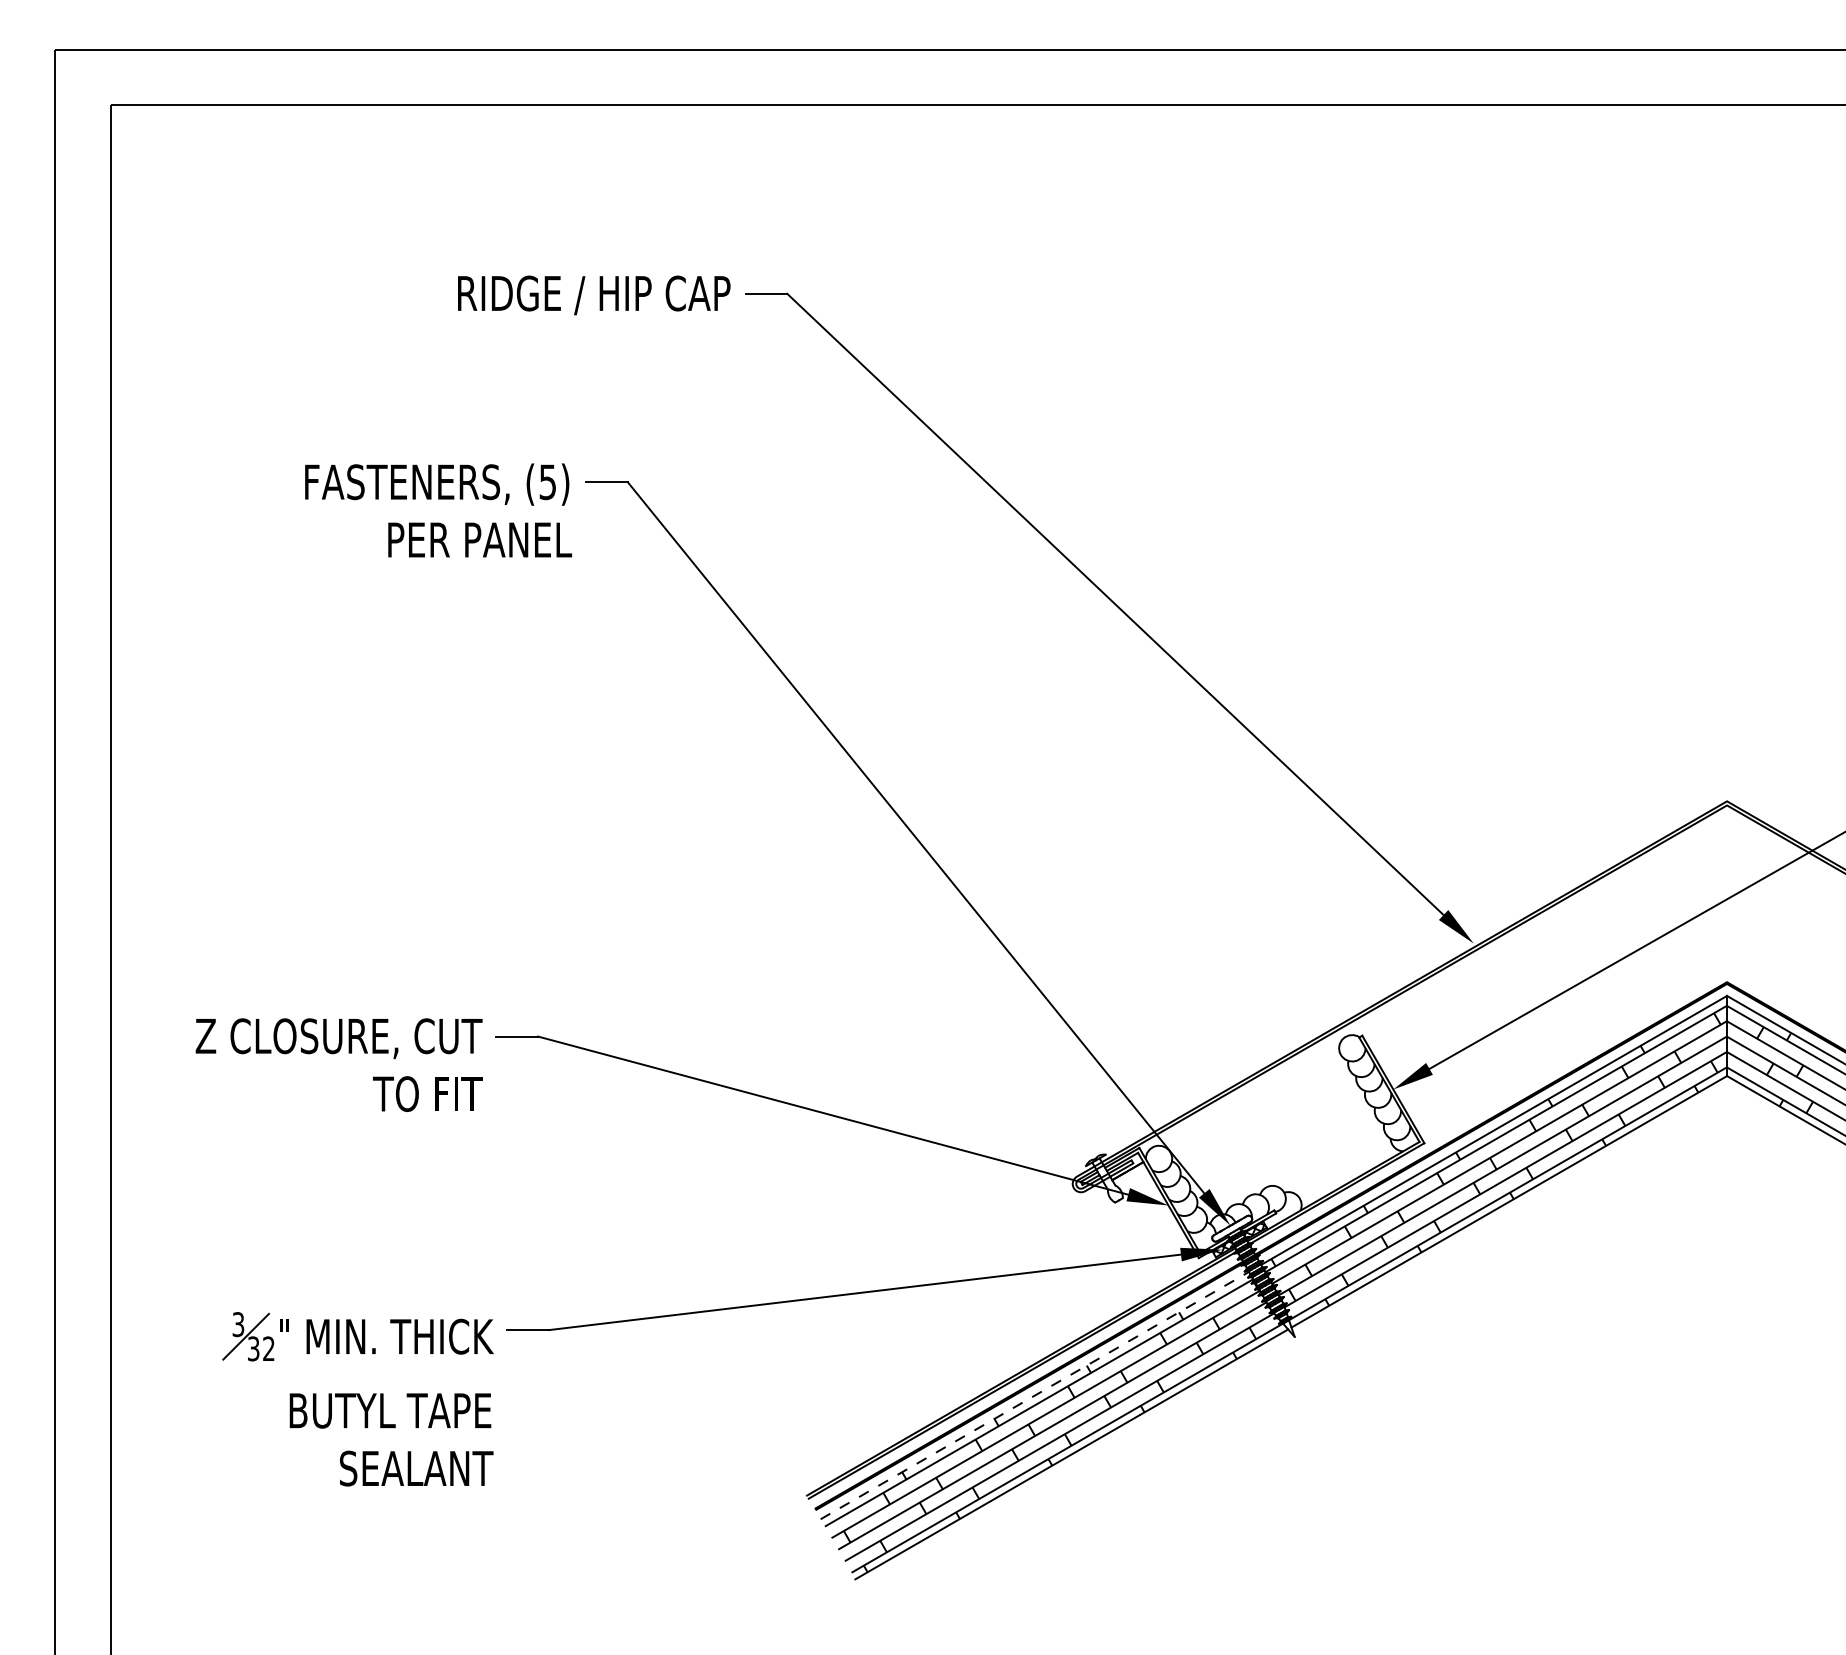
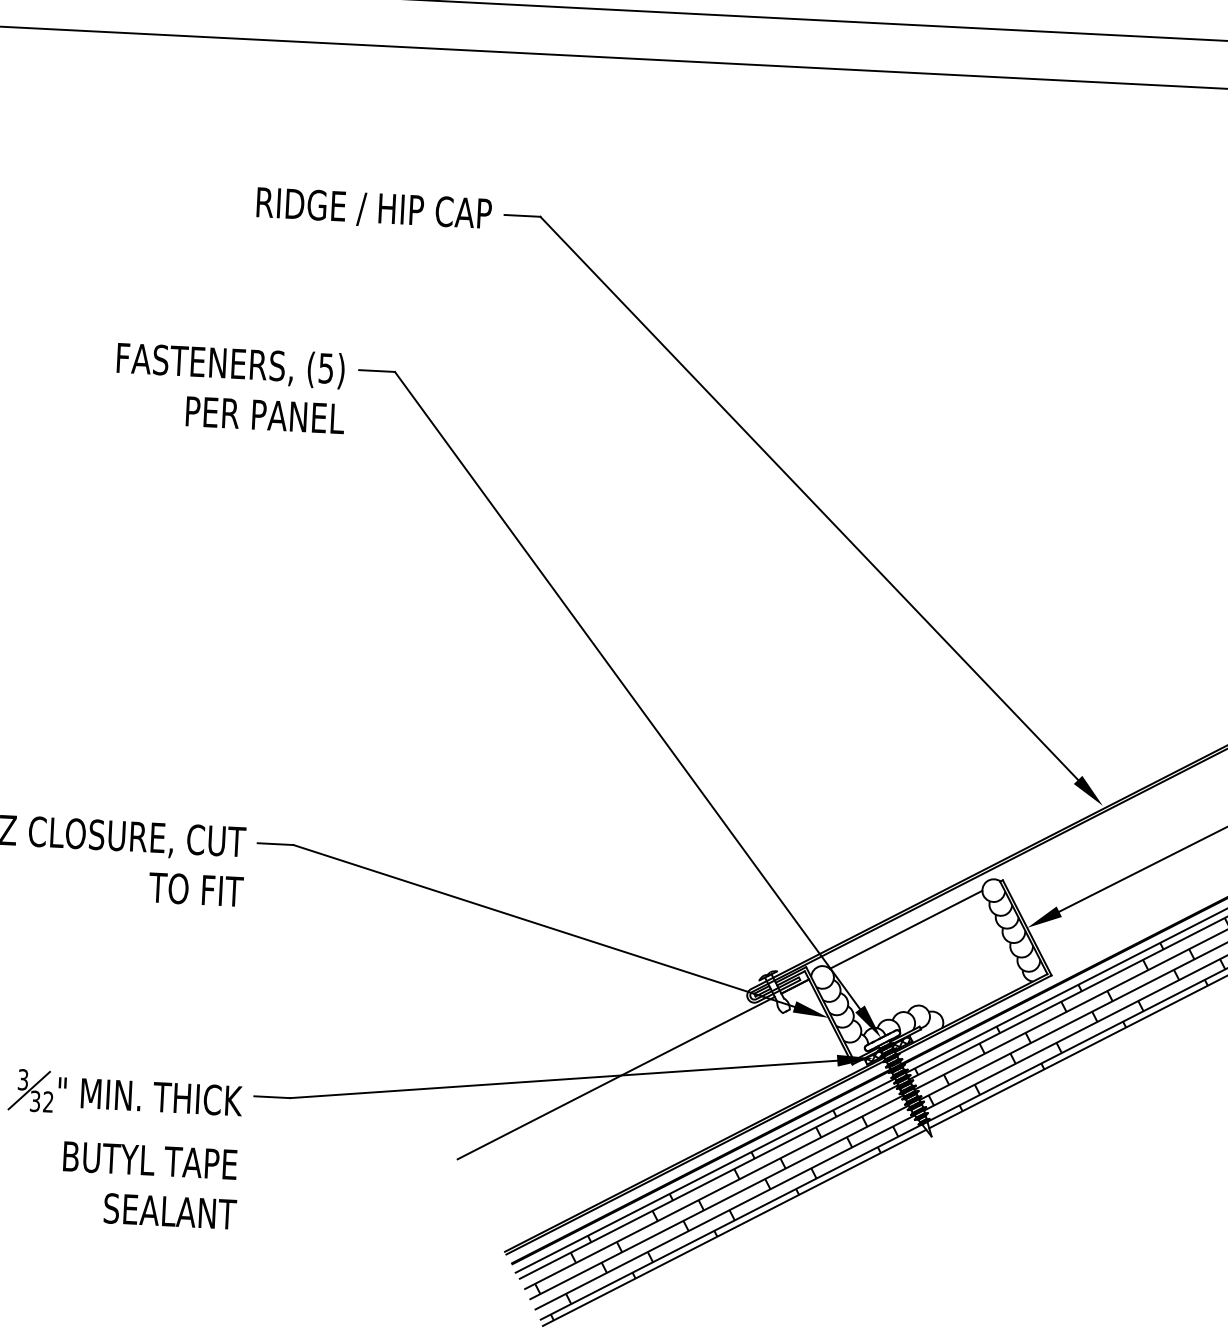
line: (1253, 1098) -> (906, 929), added
line: (925, 1287) -> (616, 1077), added
line: (1035, 1395) -> (705, 1175), dashed -> solid

